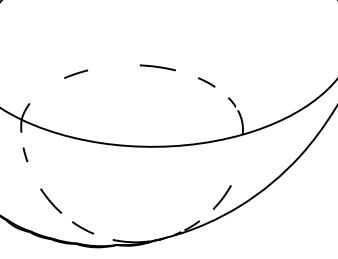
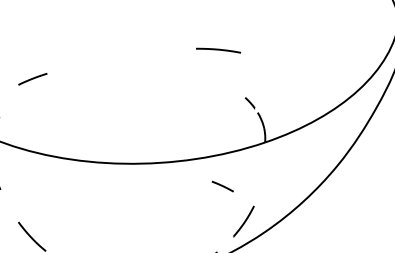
line: (157, 67) -> (218, 50), moved
line: (75, 73) -> (32, 78), moved
line: (206, 82) -> (222, 186), moved

